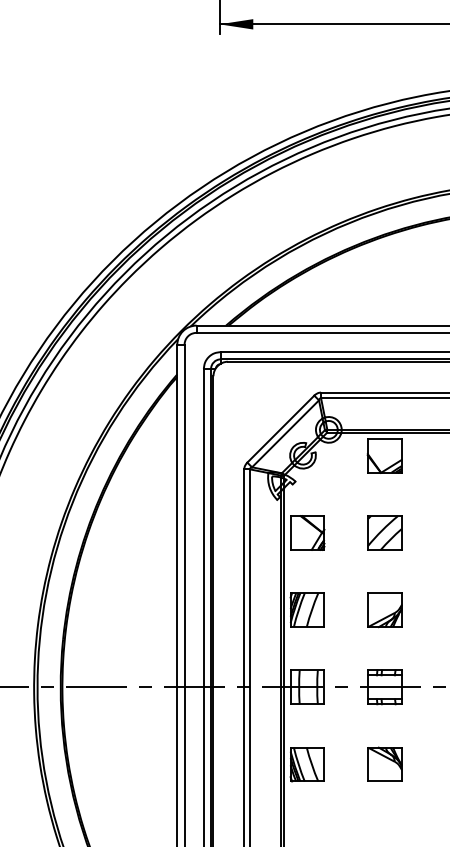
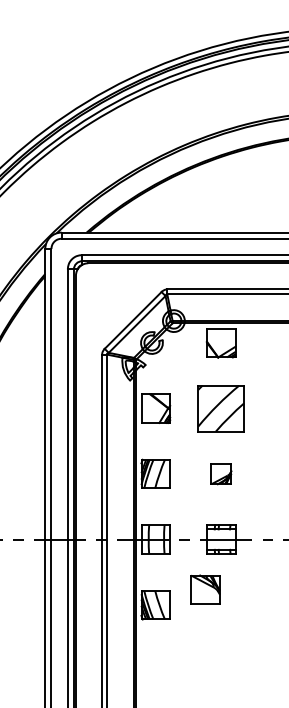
part: (384, 532) -> (221, 408), size x1.6
part: (384, 610) -> (221, 474), size x0.7
part: (384, 763) -> (205, 588), moved

